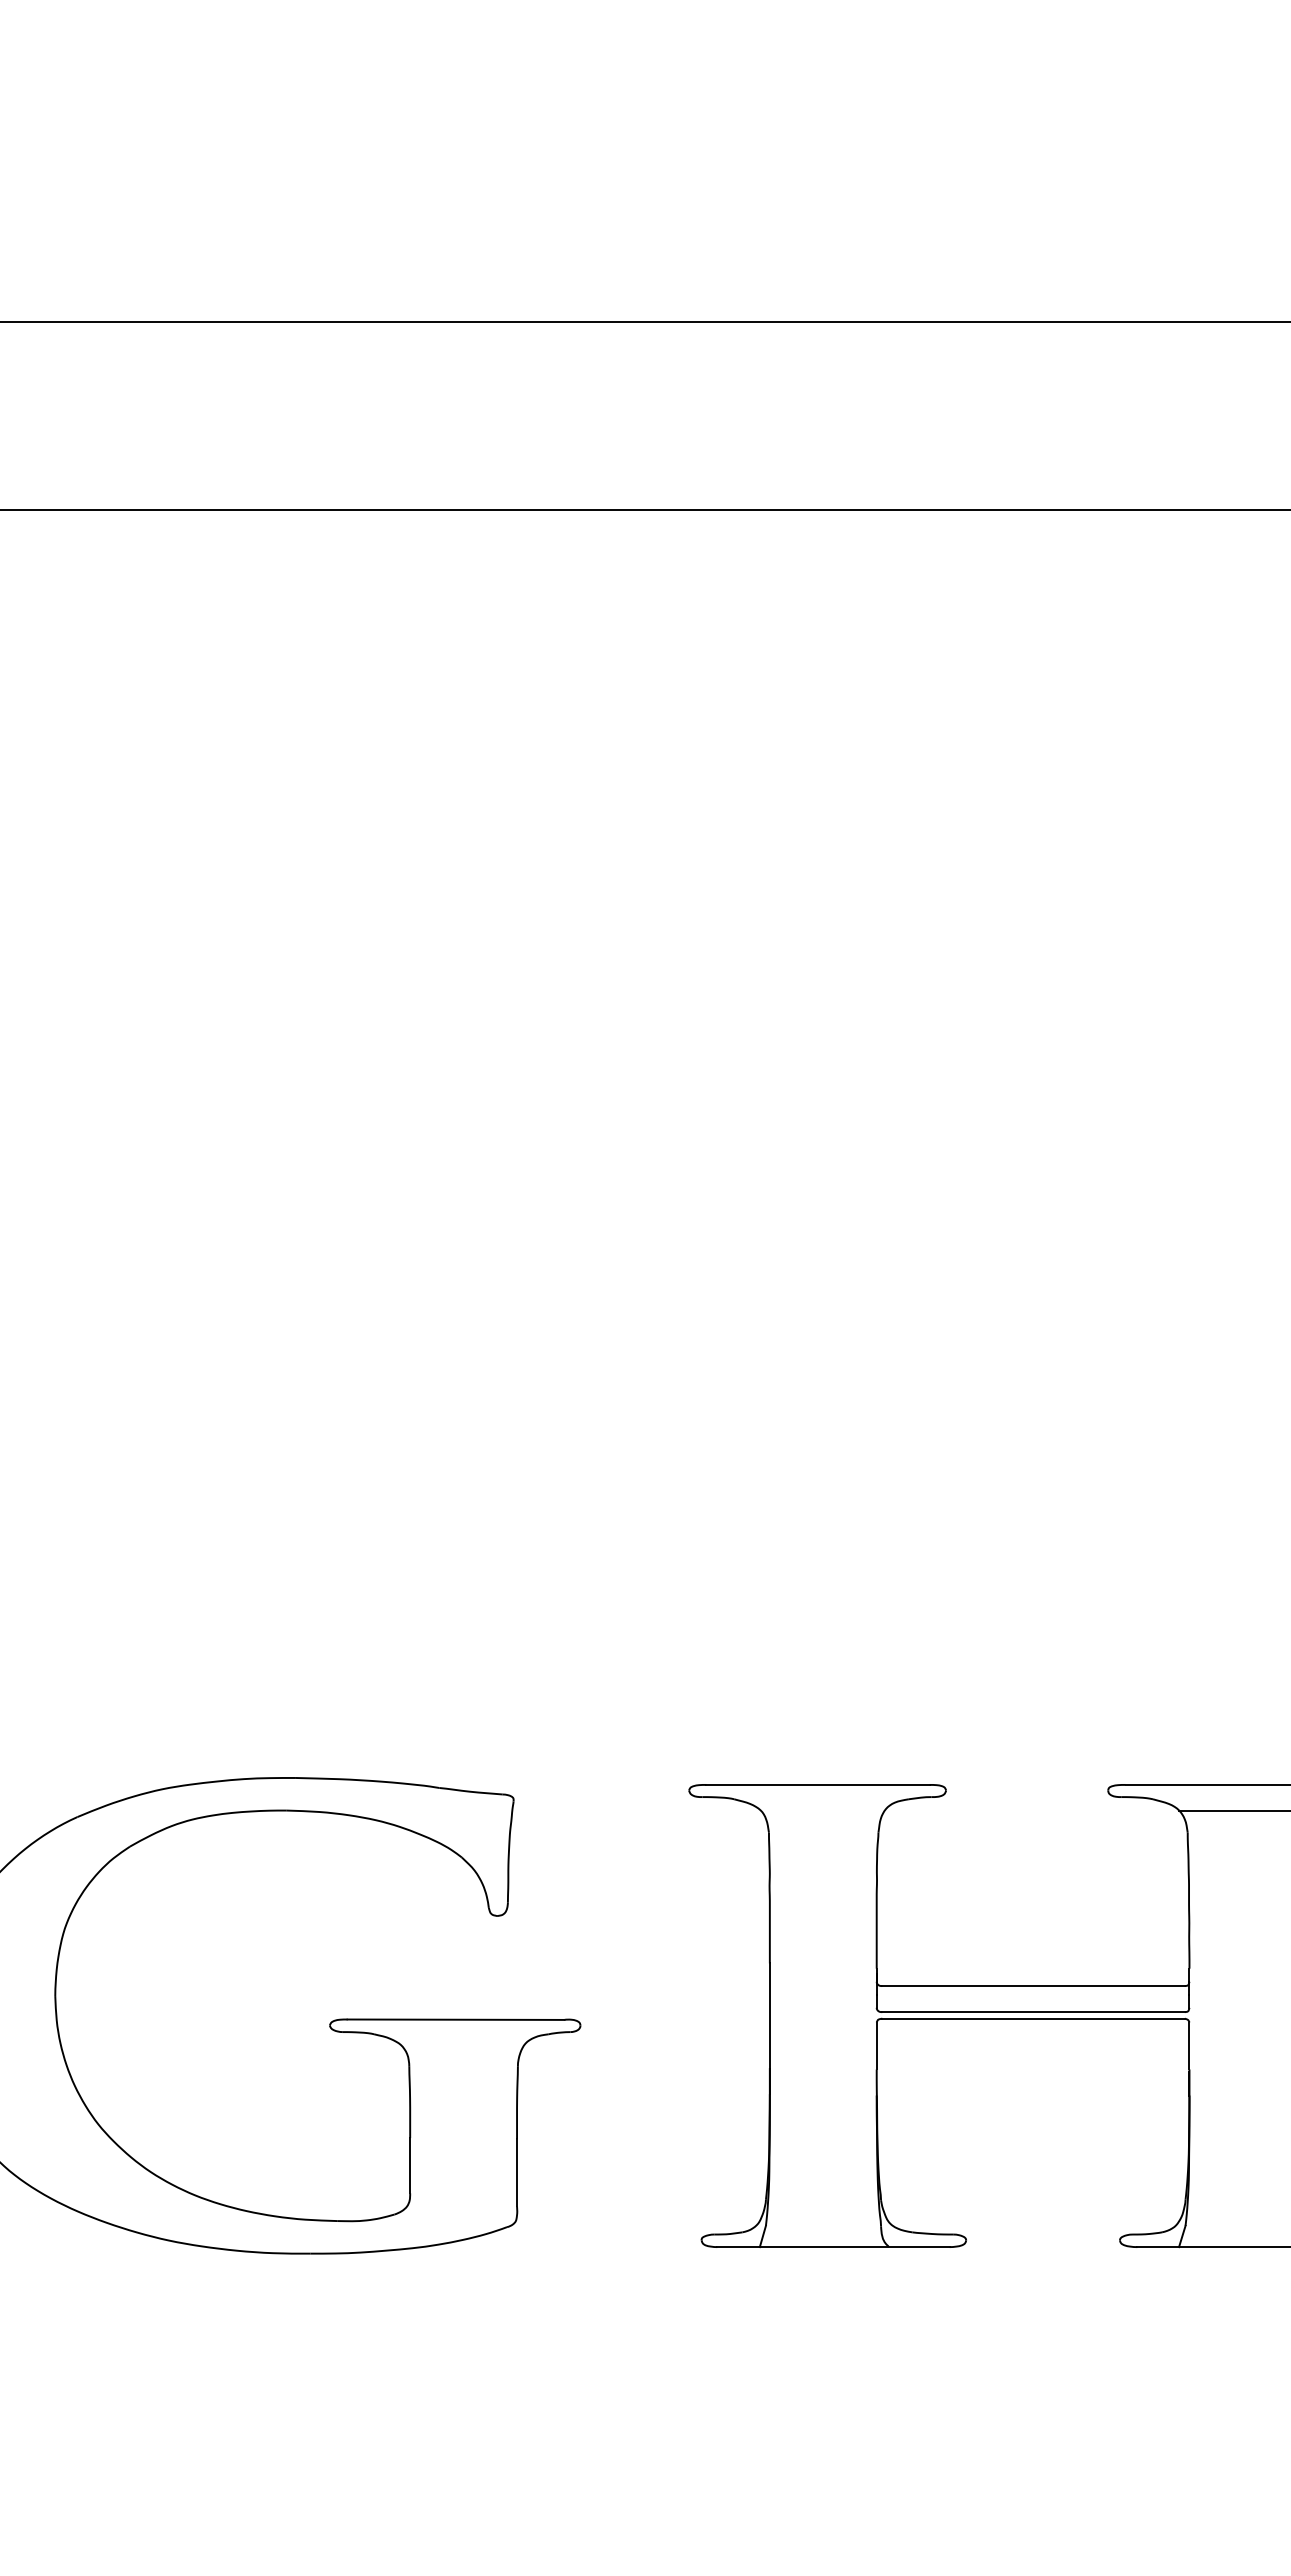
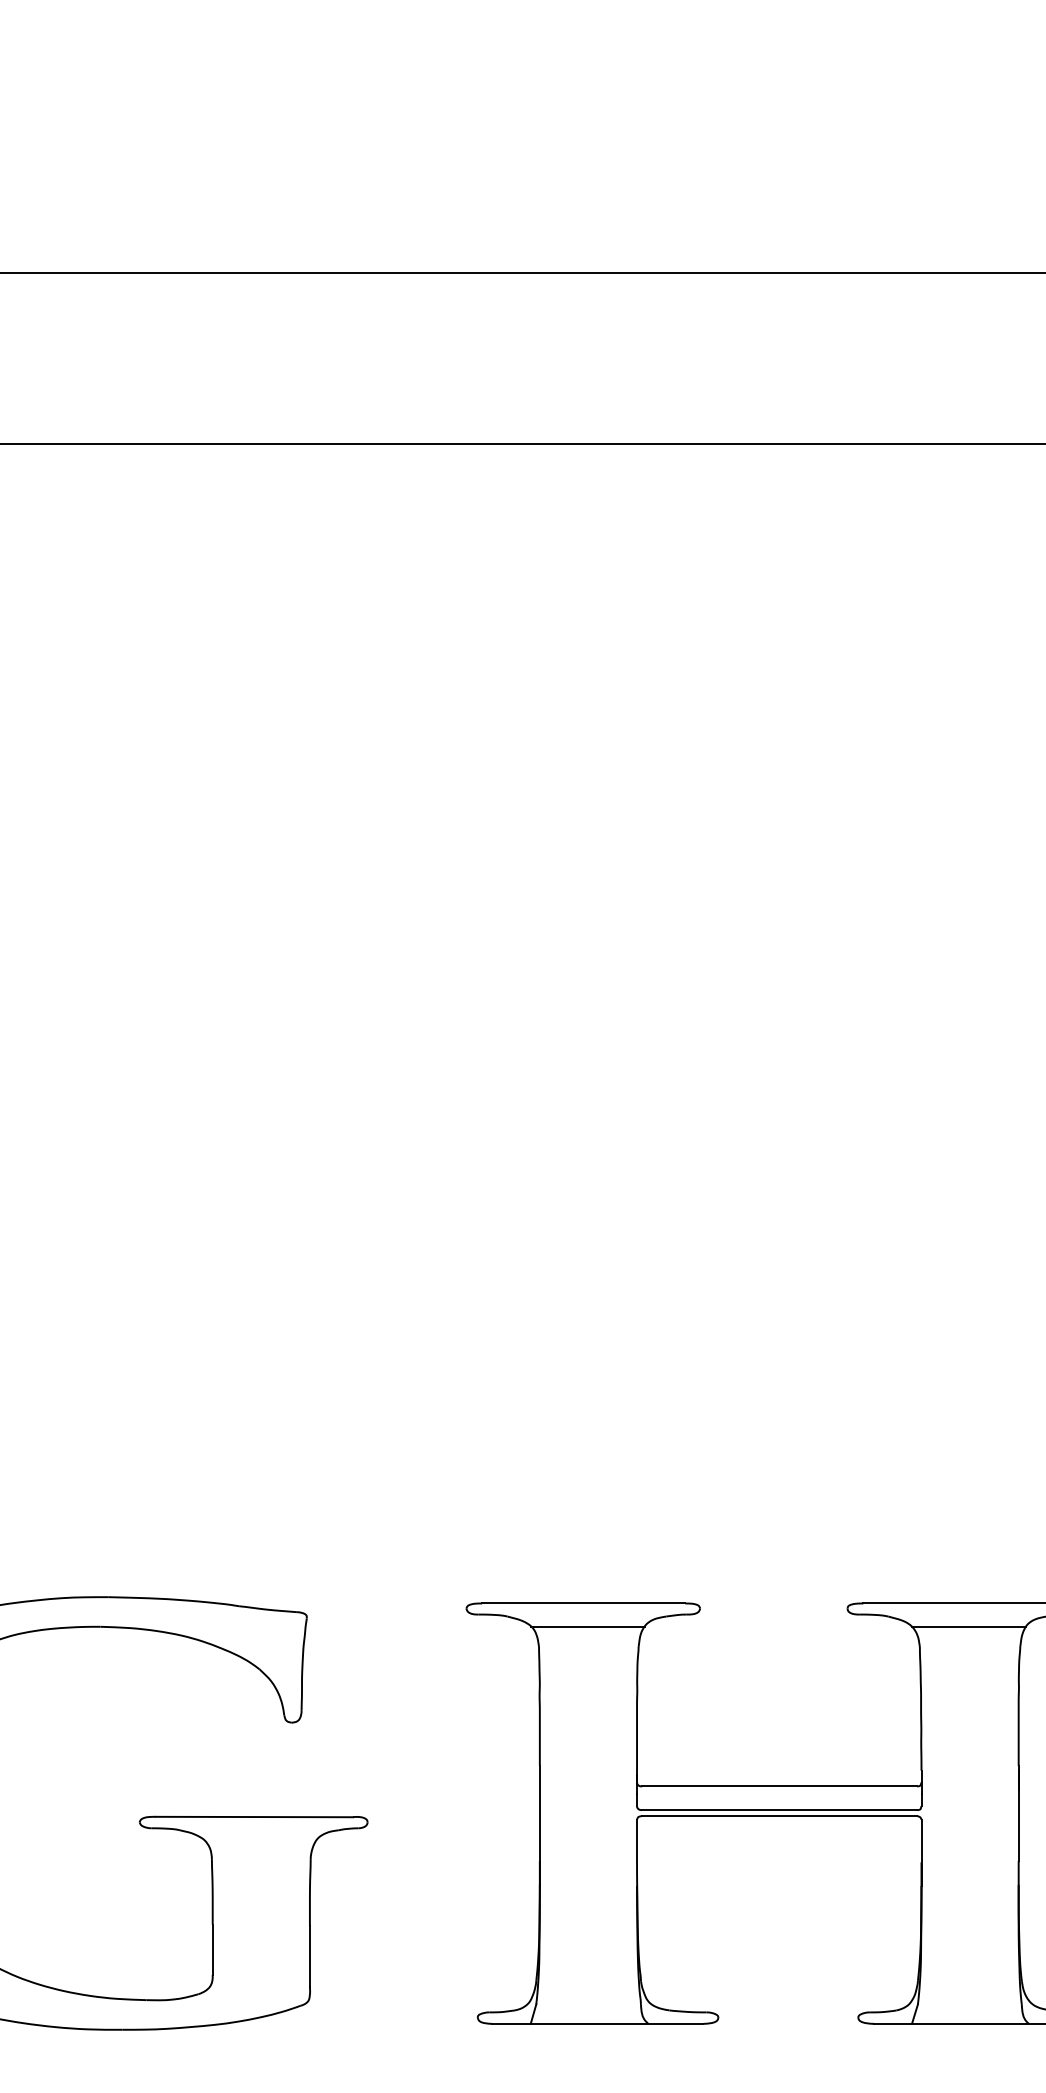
line: (822, 1811) -> (587, 1627), added

